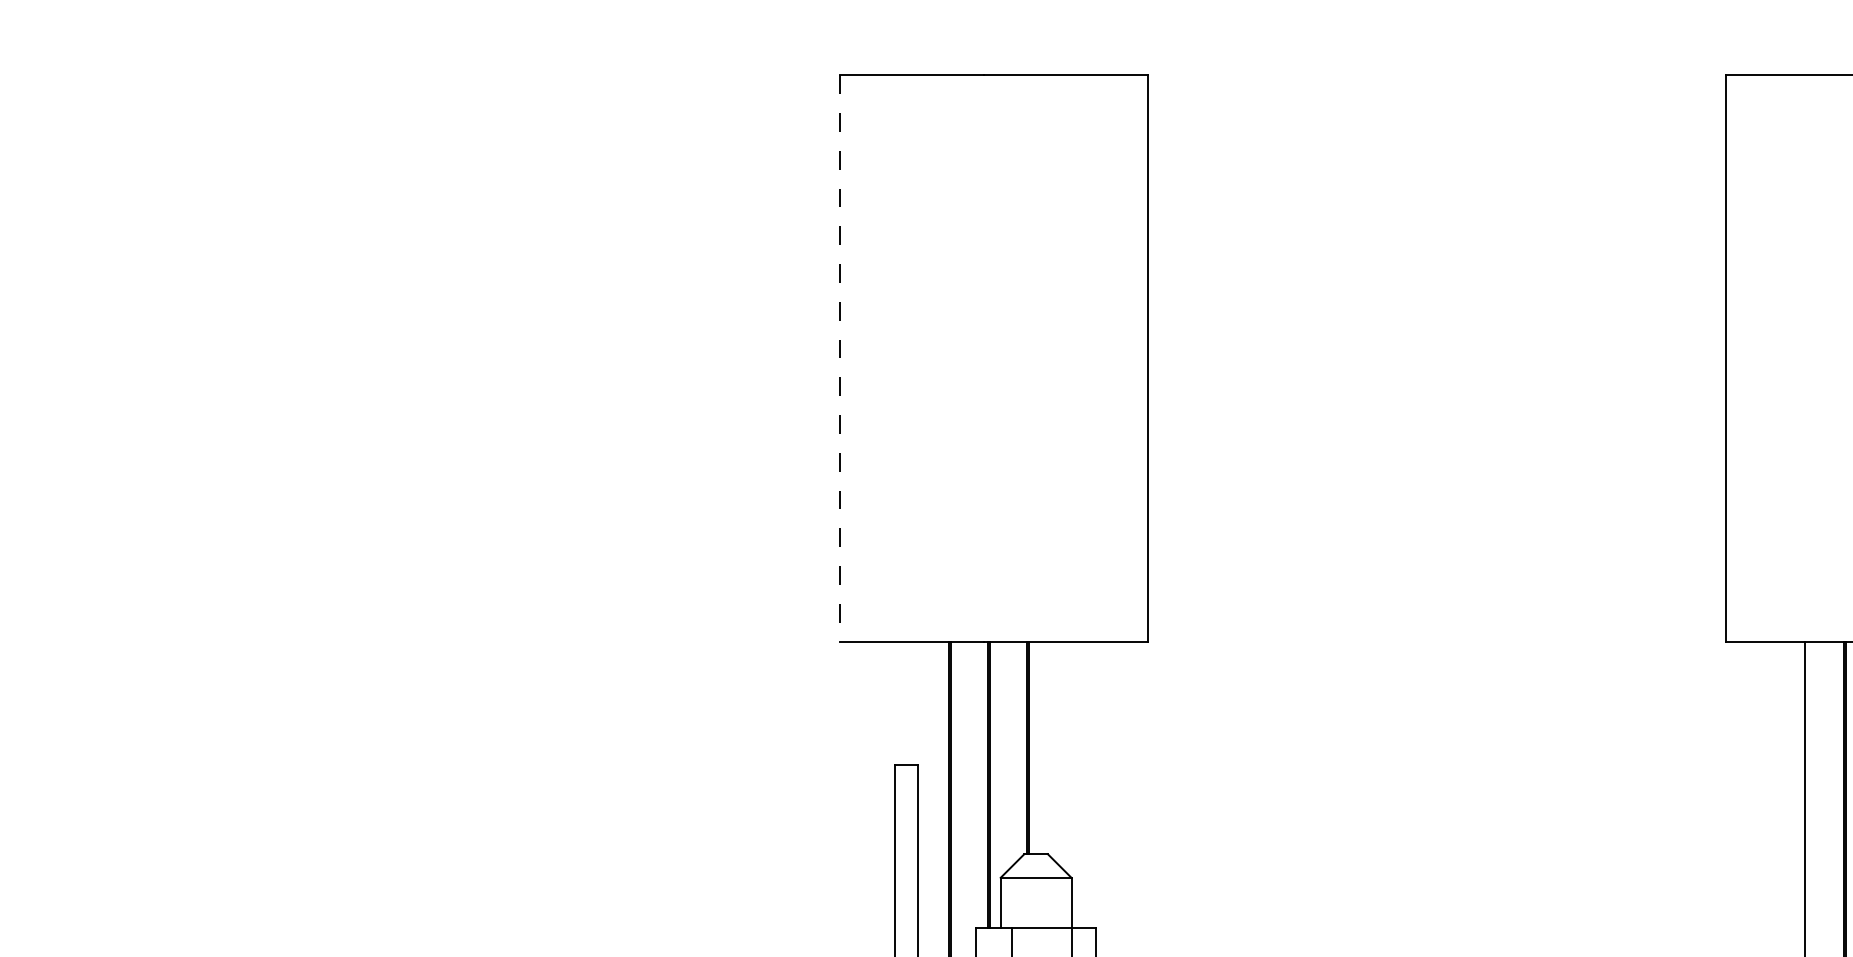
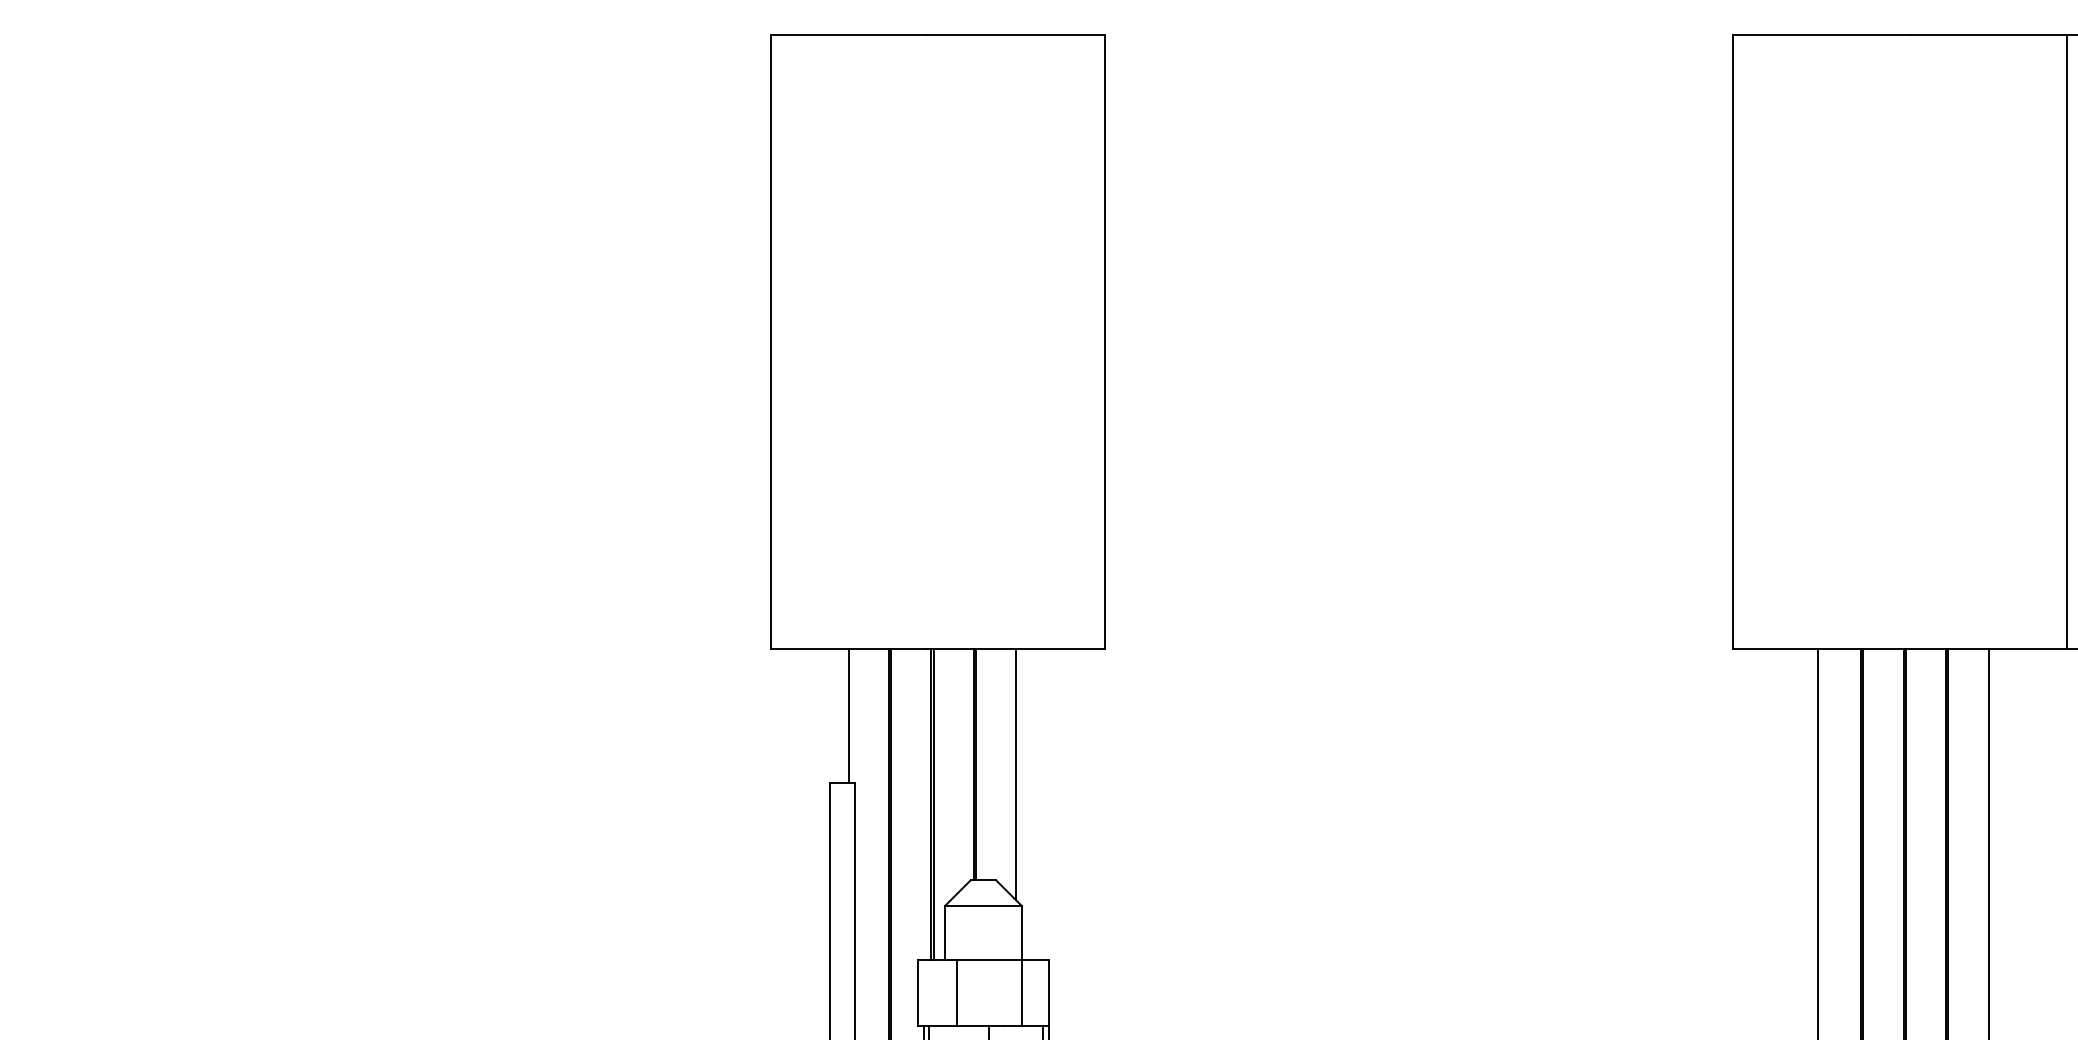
line: (839, 358) -> (770, 342), dashed -> solid
line: (911, 703) -> (848, 716), added
line: (1066, 756) -> (1016, 774), added

